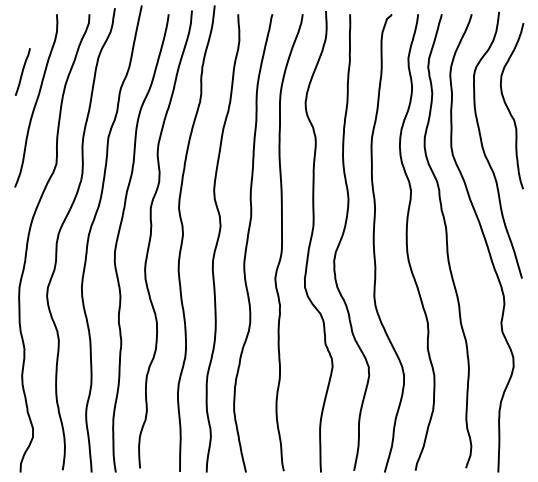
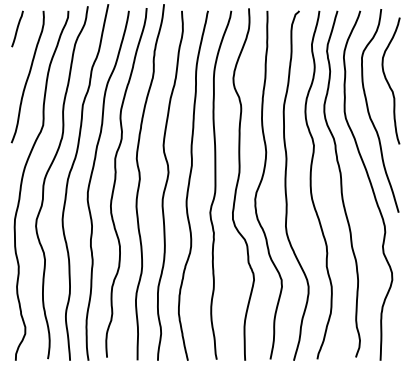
line: (22, 71) -> (17, 28), moved

